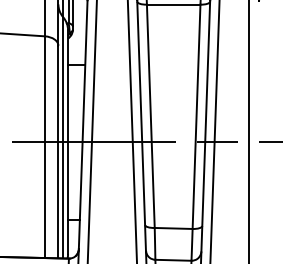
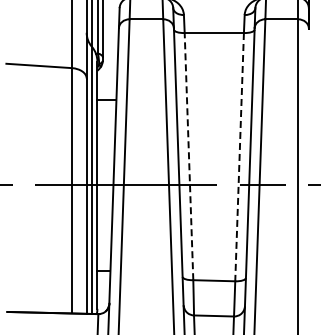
line: (151, 116) -> (189, 156), solid -> dashed
line: (196, 117) -> (239, 157), solid -> dashed

